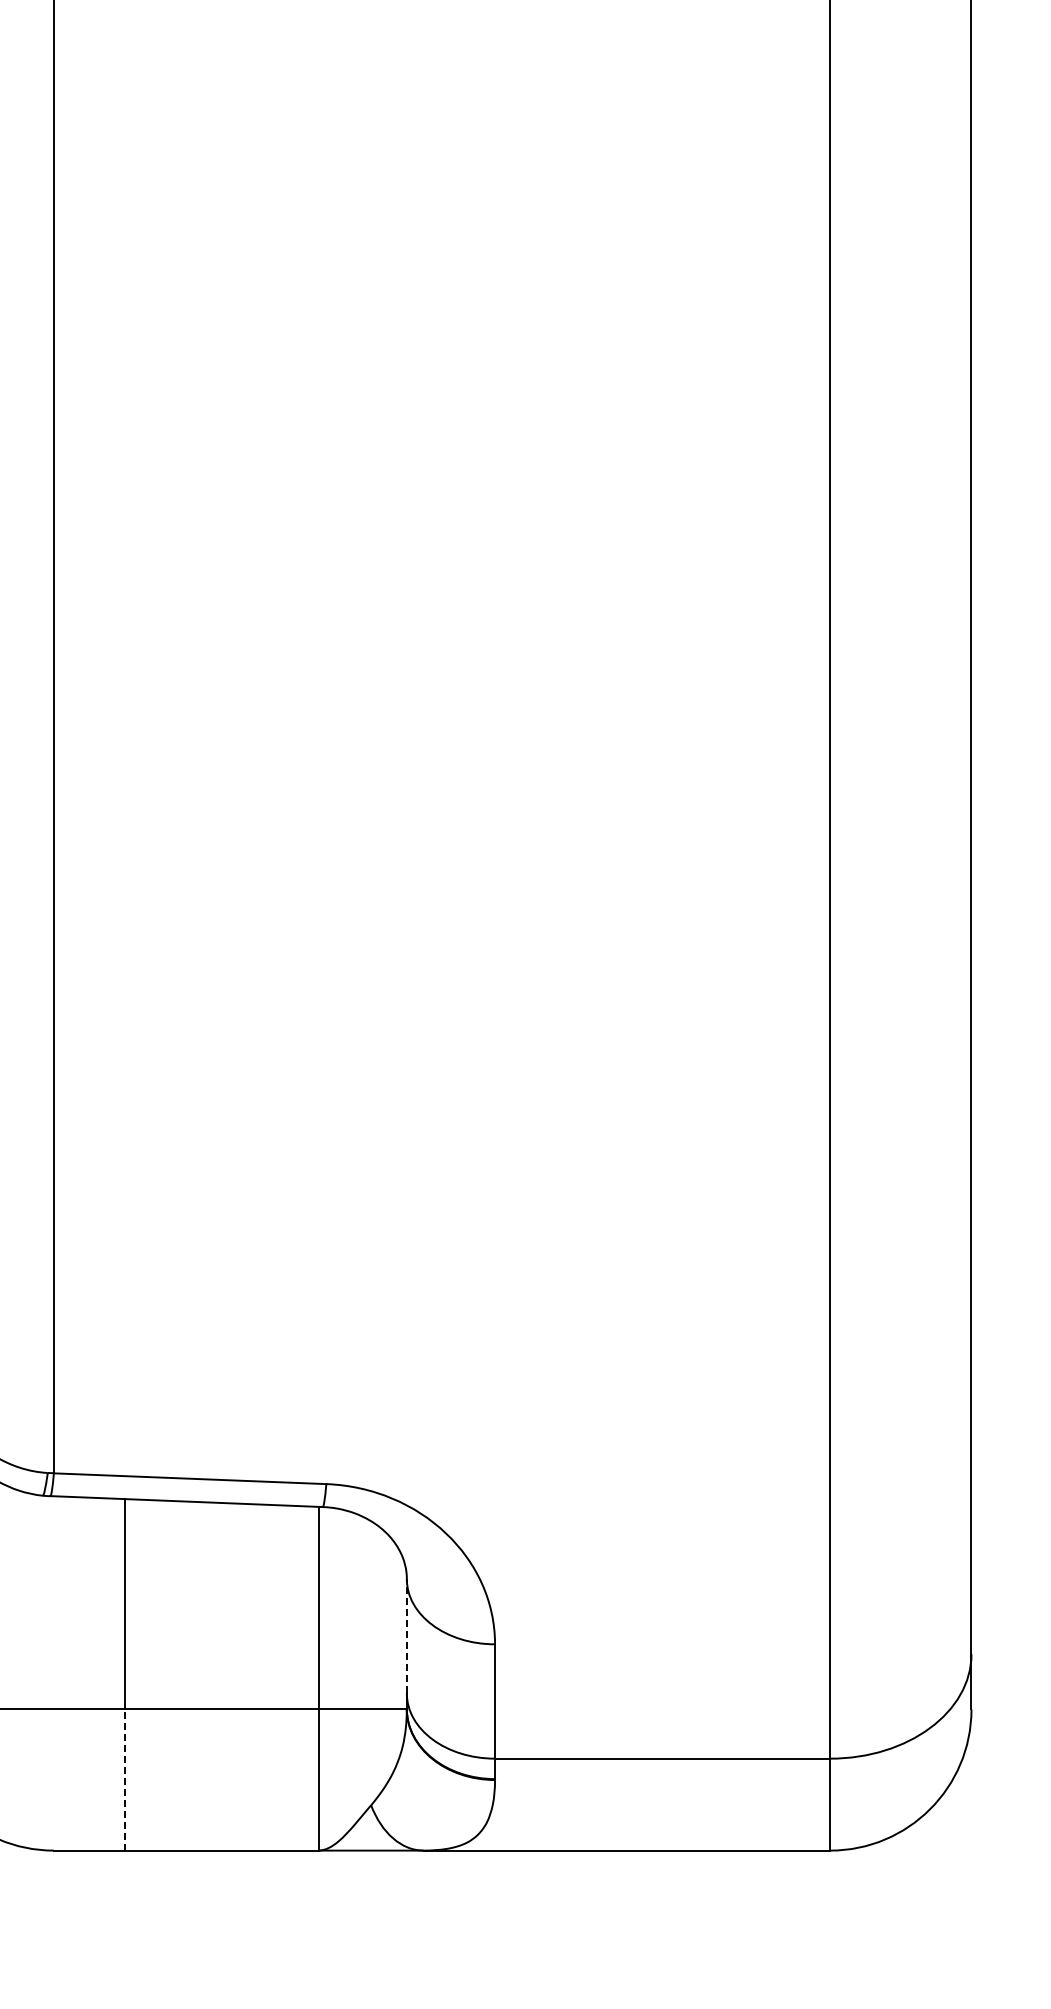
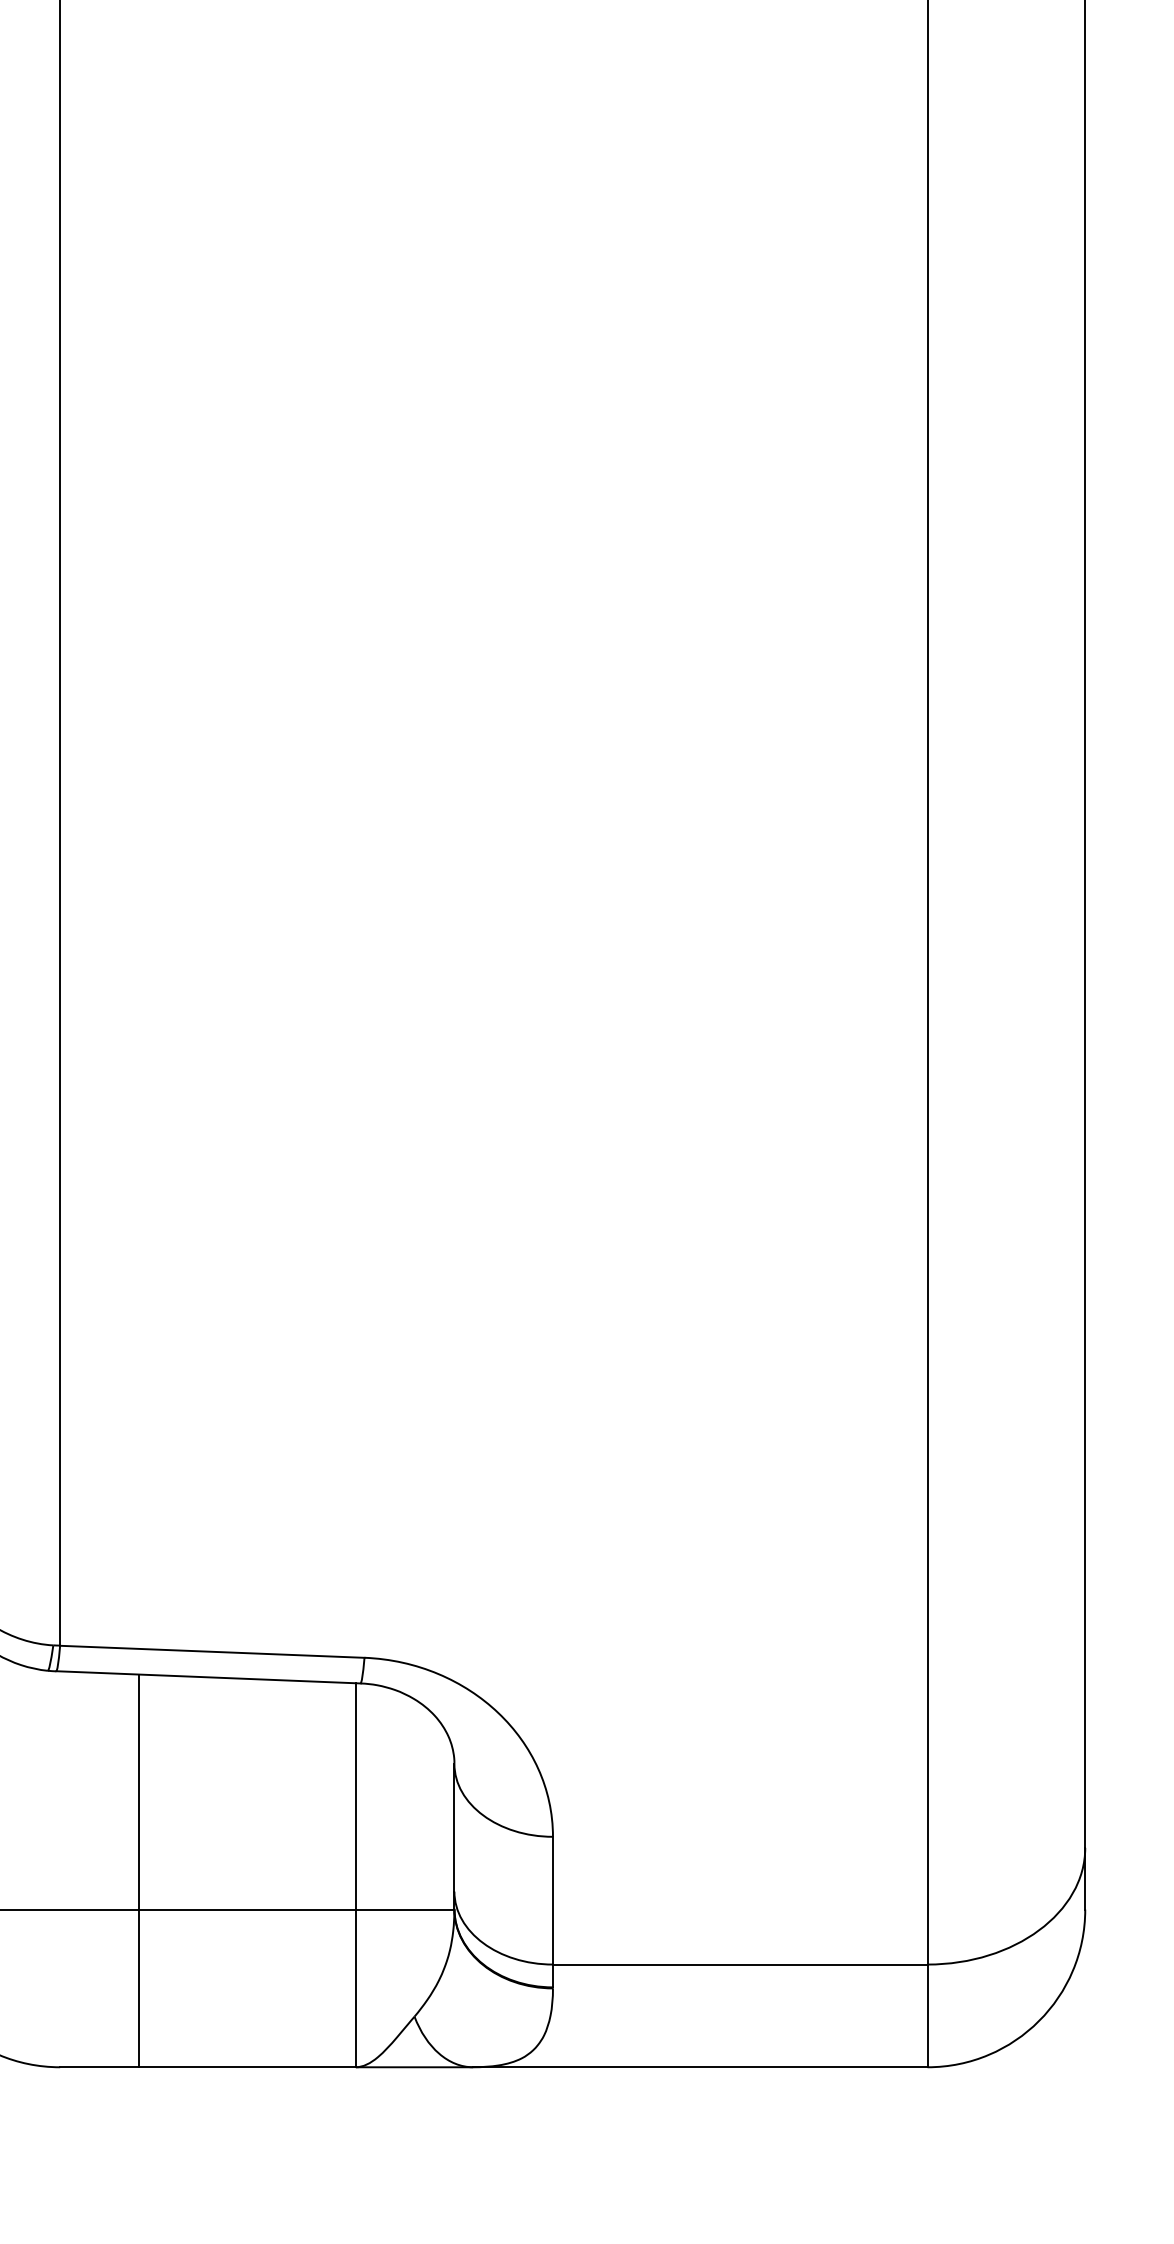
line: (406, 1635) -> (454, 1826), dashed -> solid
line: (124, 1780) -> (139, 1988), dashed -> solid

